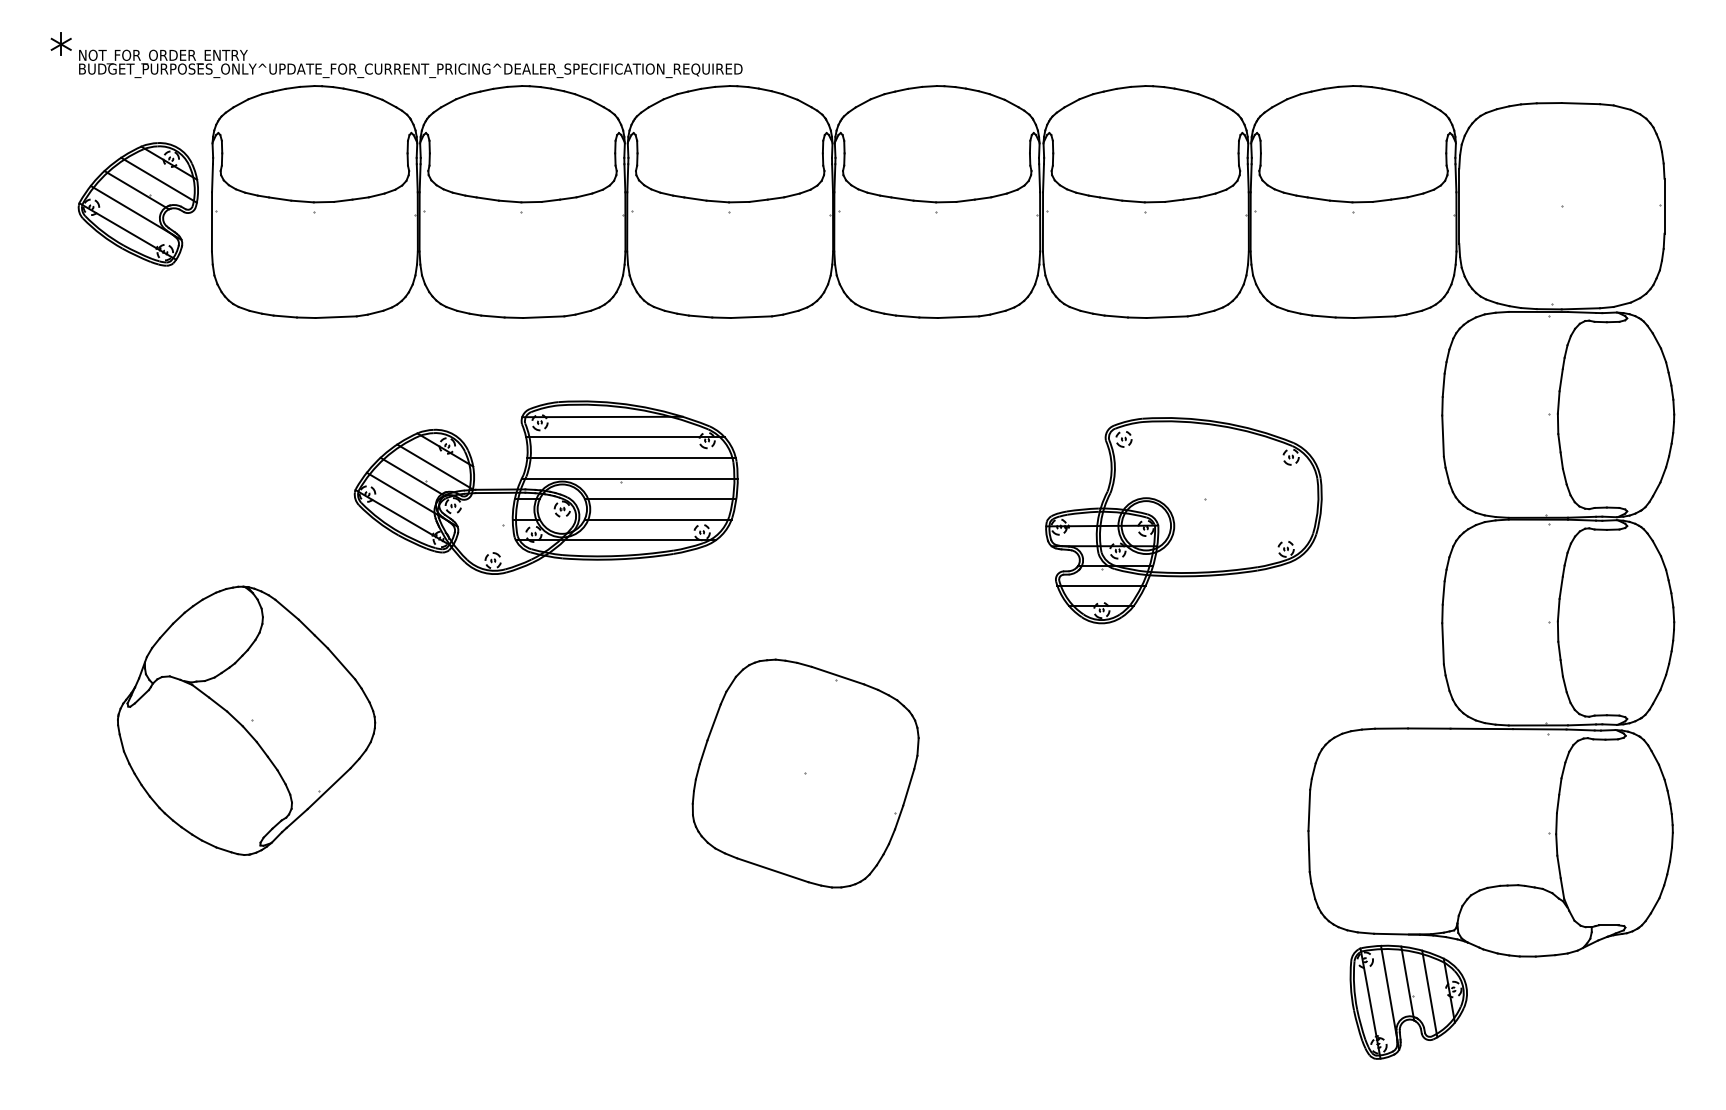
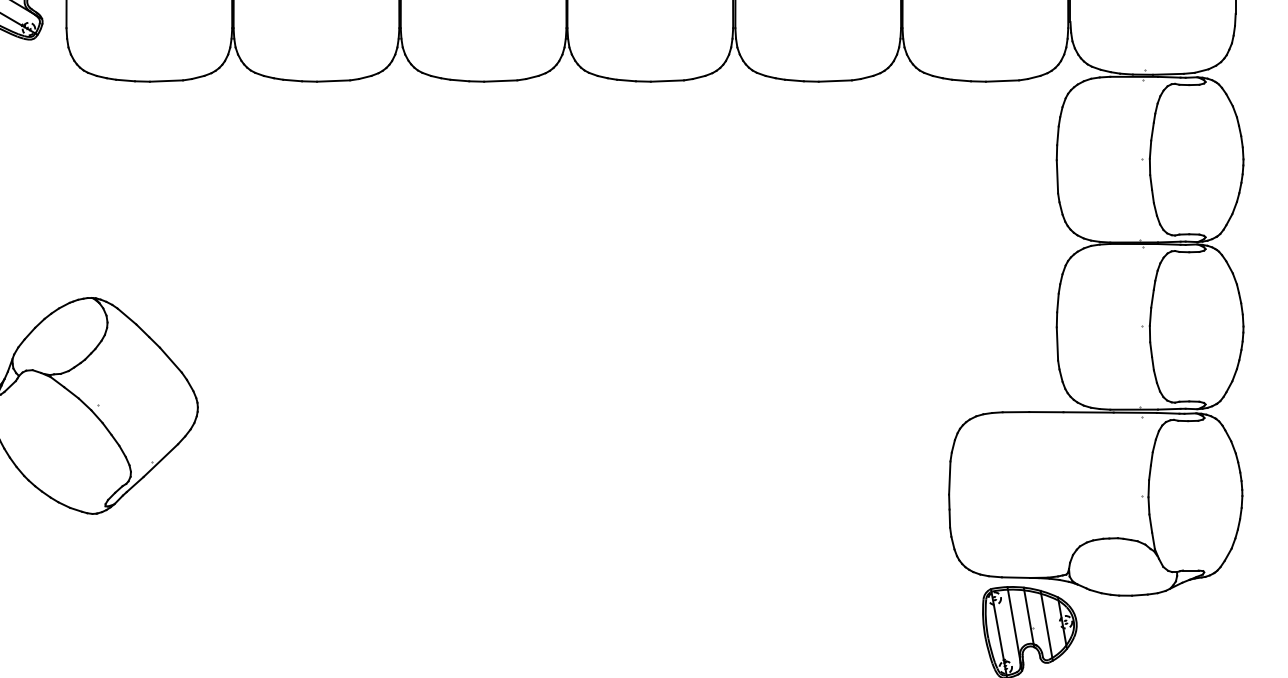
part: (545, 487) -> (334, 218), removed
part: (1183, 520) -> (848, 244), removed
part: (805, 773) -> (544, 448), removed

